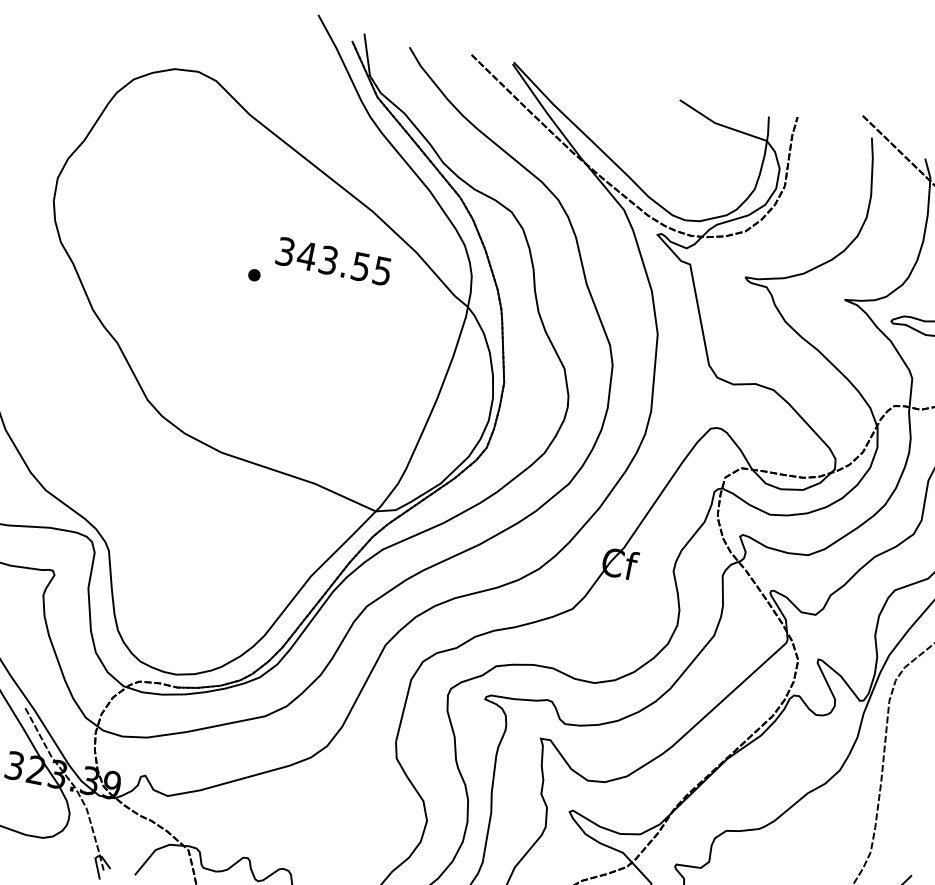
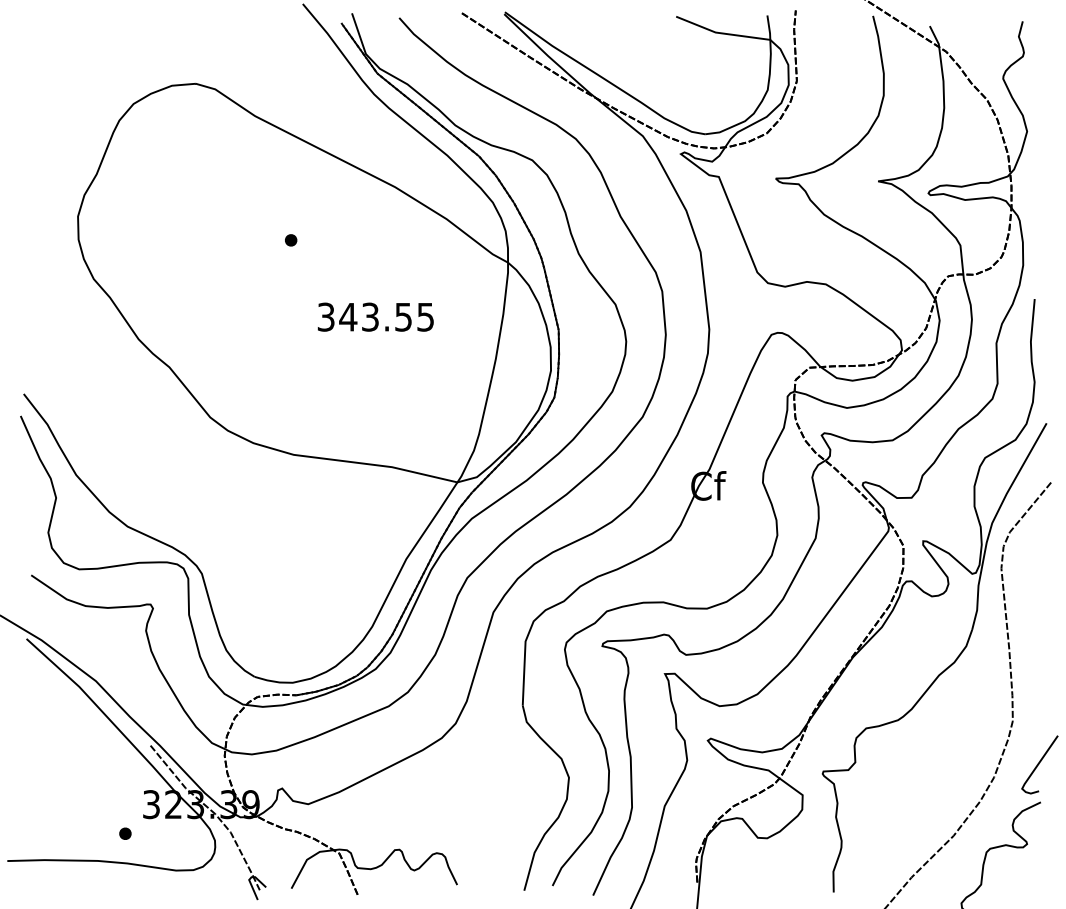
text: (333, 260) -> (375, 316), moved
part: (254, 275) -> (291, 240), moved

